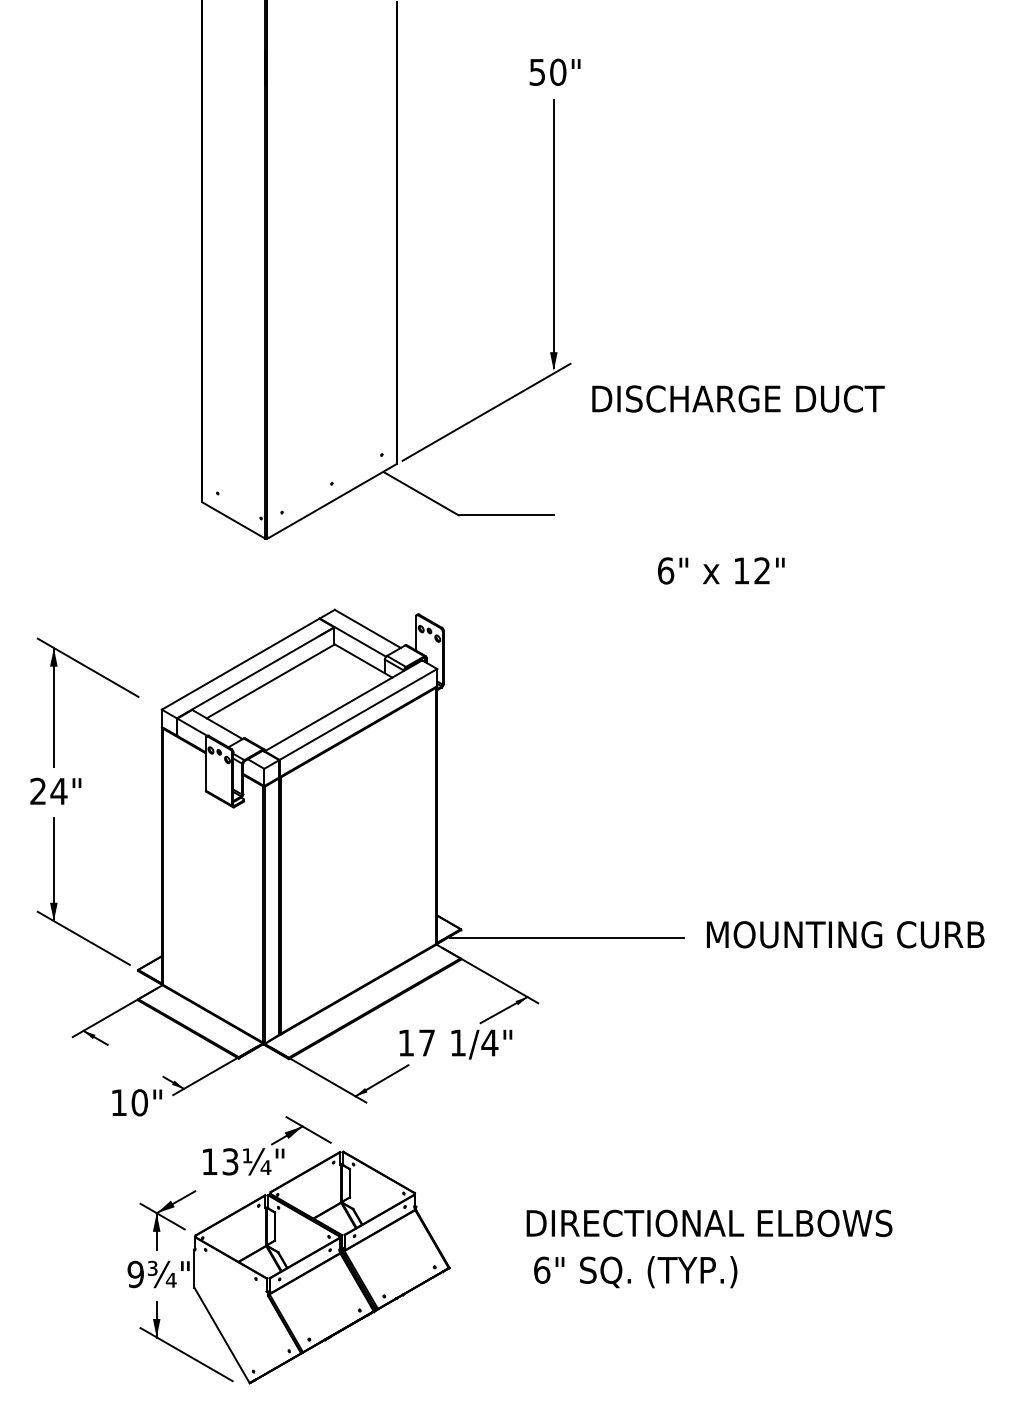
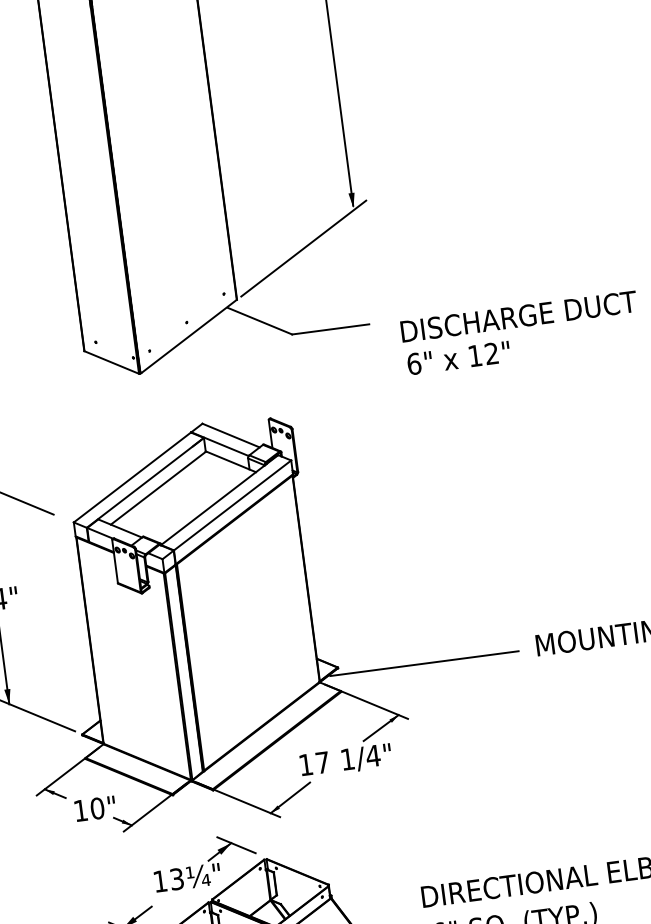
text: (738, 398) -> (519, 316), moved
text: (721, 570) -> (458, 357), moved
text: (136, 1102) -> (94, 808), moved

